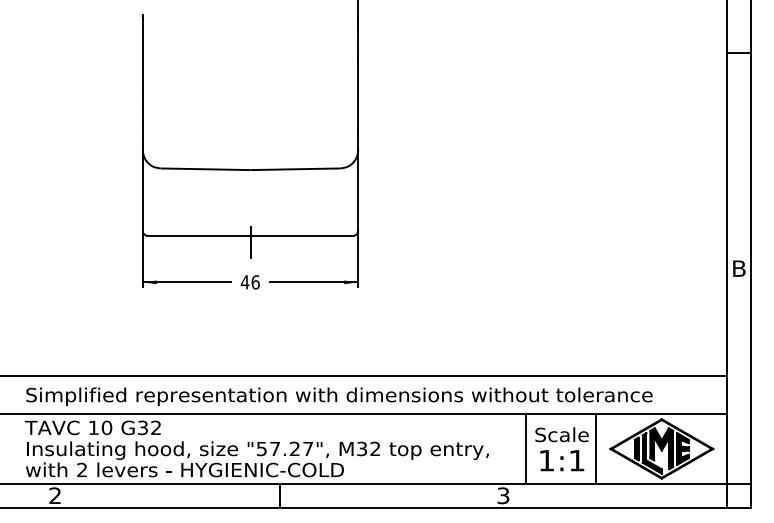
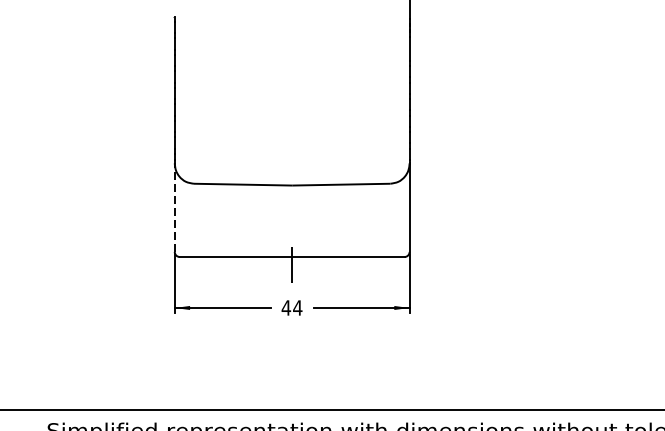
line: (142, 190) -> (174, 207), solid -> dashed
text: (255, 282) -> (297, 308), 46 -> 44

